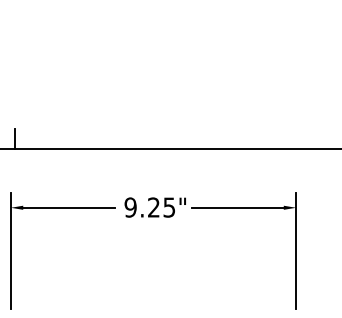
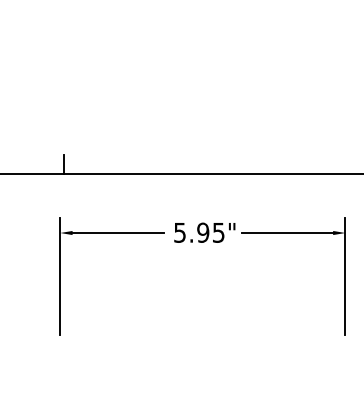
text: (142, 207) -> (191, 232), 9.25" -> 5.95"

